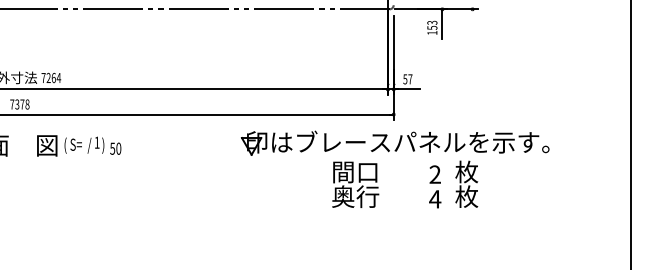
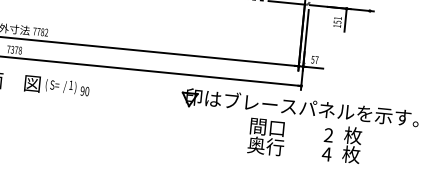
text: (432, 22) -> (338, 18), 153 -> 151
text: (53, 77) -> (42, 31), 7264 -> 7782
text: (112, 148) -> (82, 90), 50 -> 90

